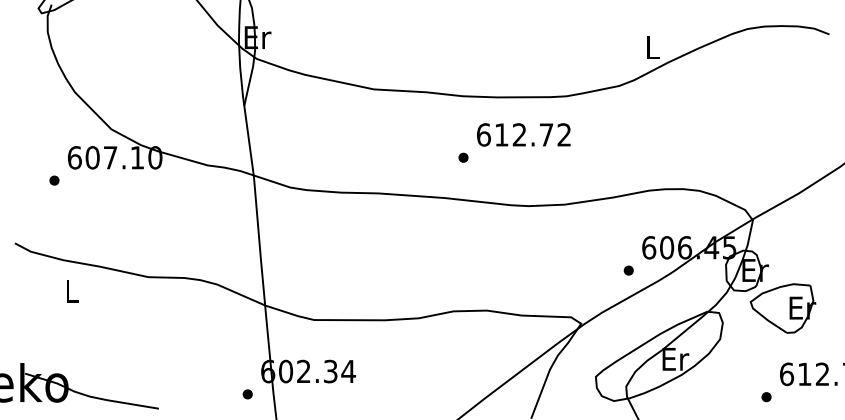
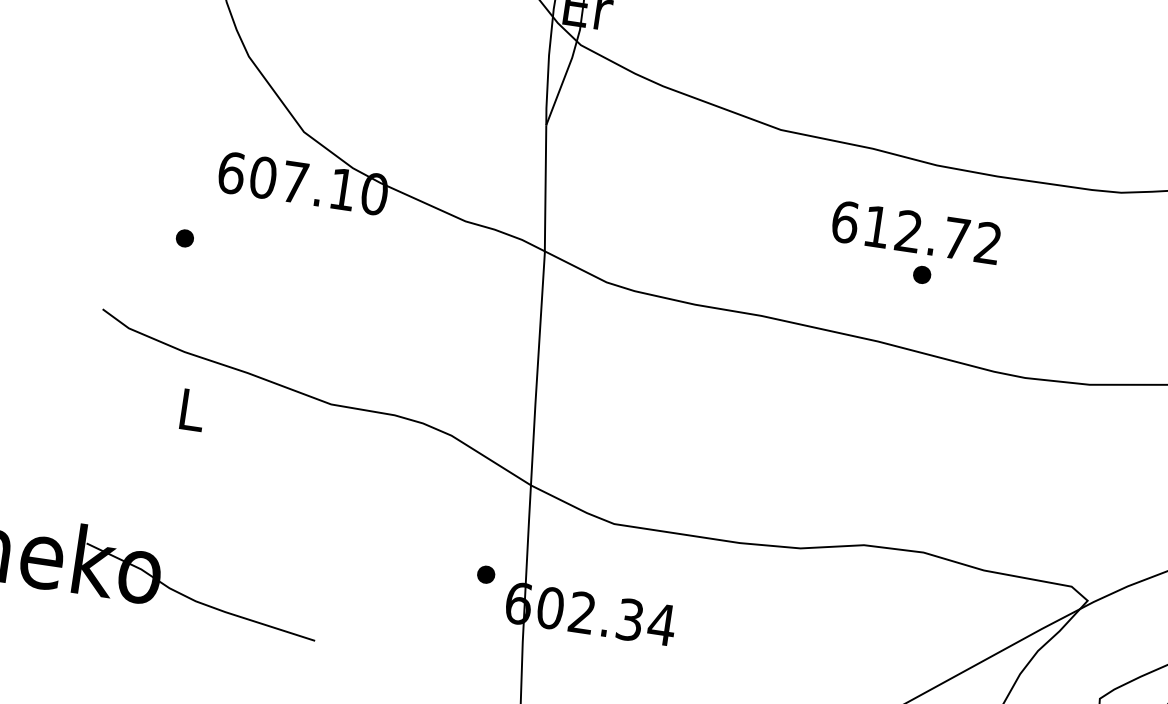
text: (523, 134) -> (915, 231), moved
part: (54, 180) -> (185, 238), moved
part: (247, 394) -> (485, 574), moved

